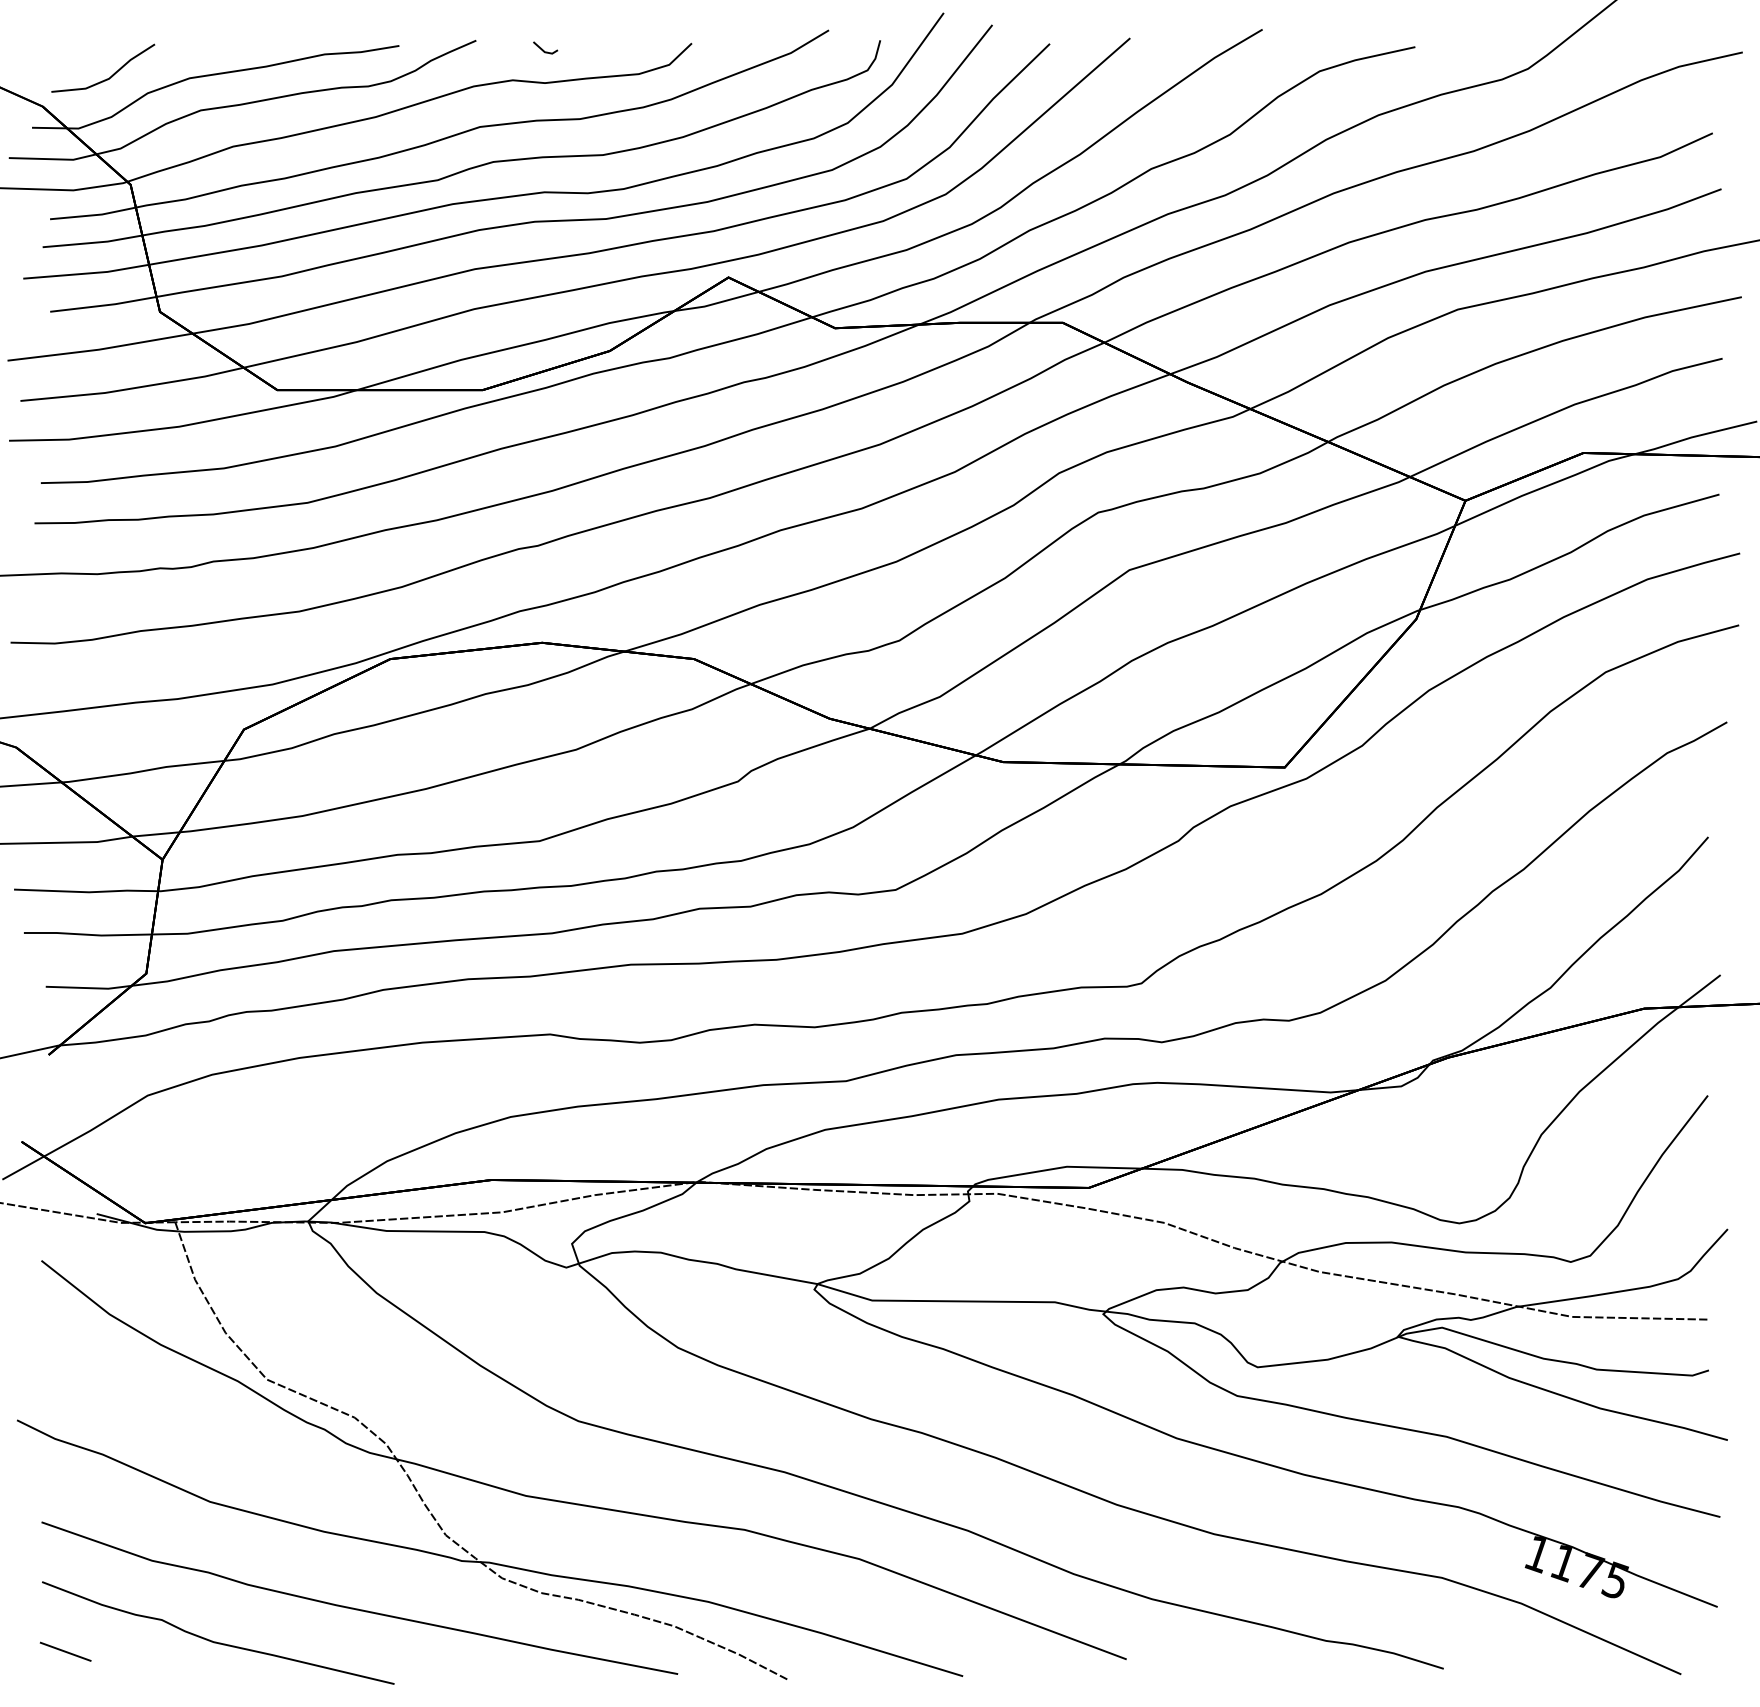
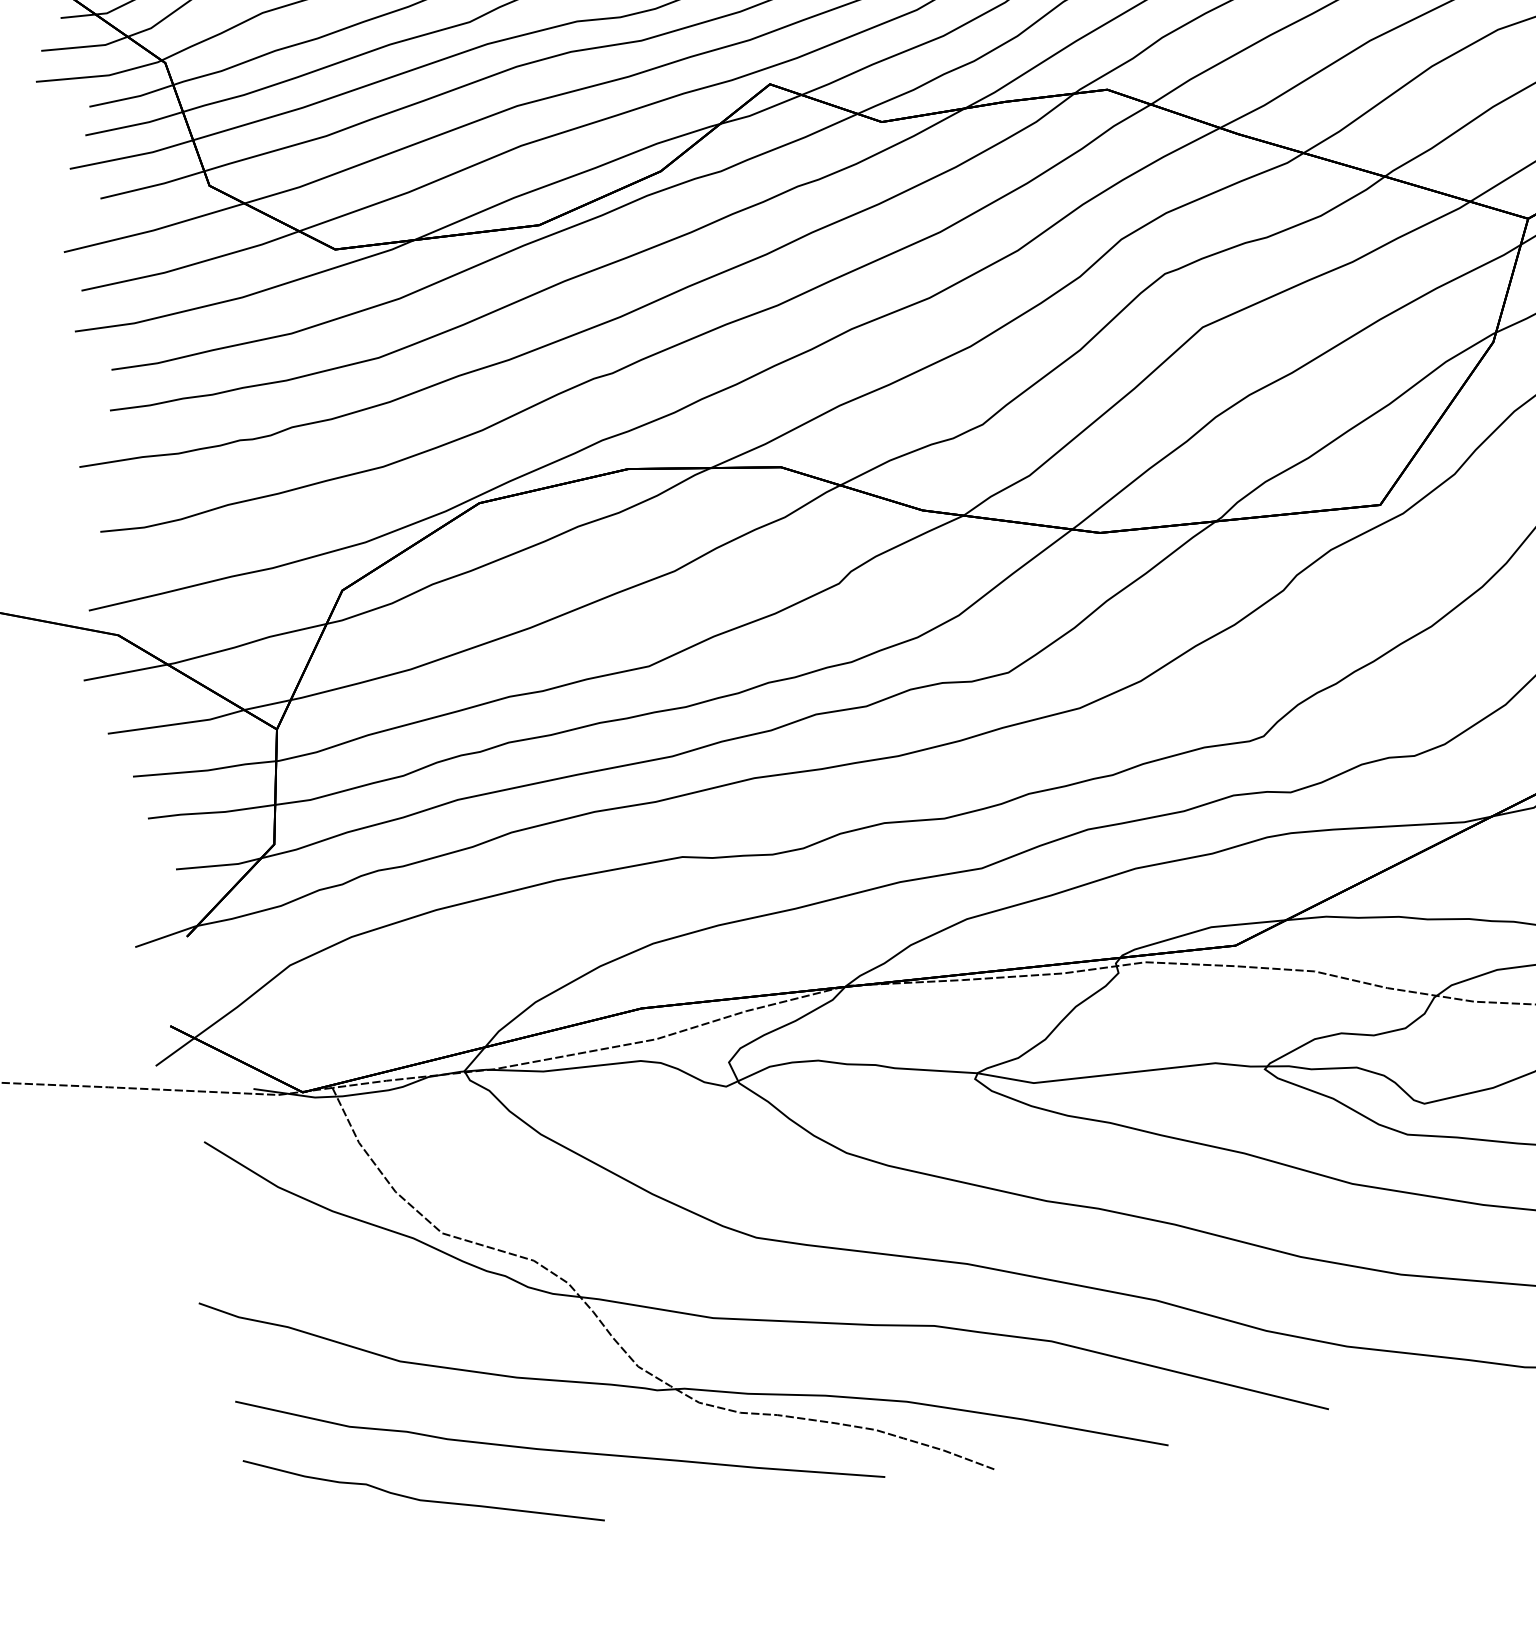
line: (65, 1651) -> (274, 1527), removed

